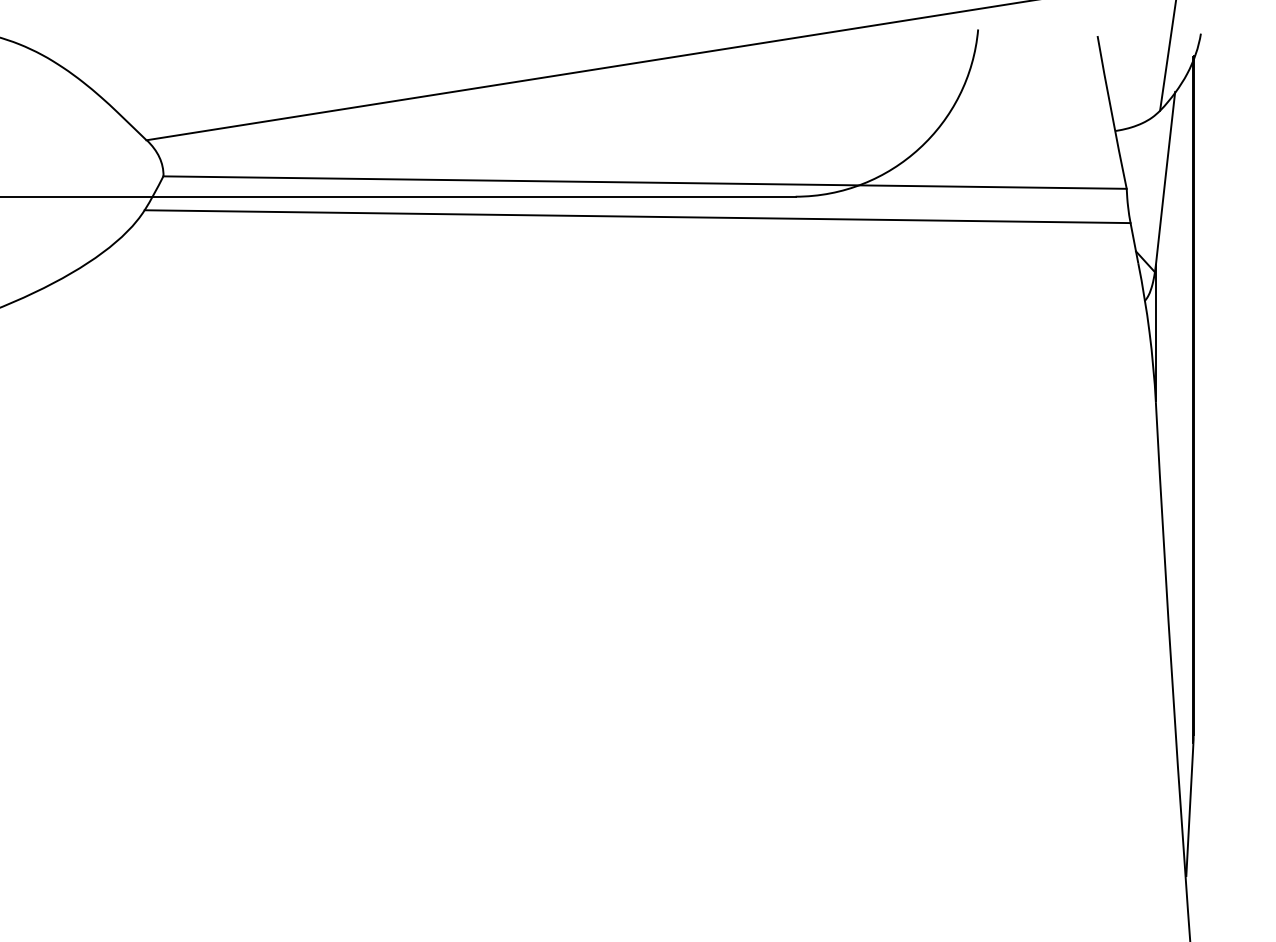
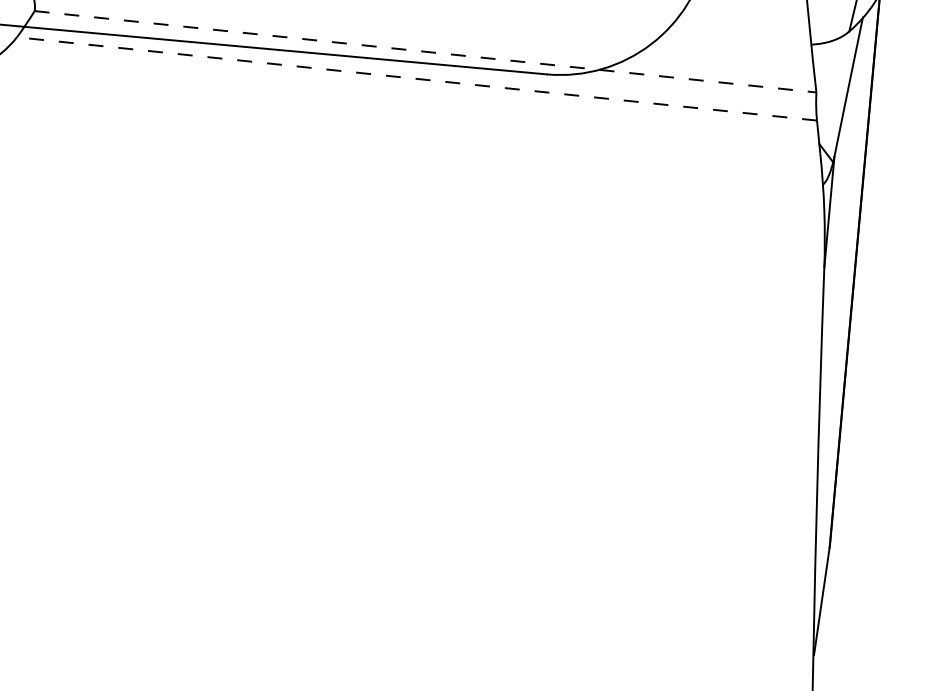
line: (645, 182) -> (425, 51), solid -> dashed
line: (637, 216) -> (416, 78), solid -> dashed

